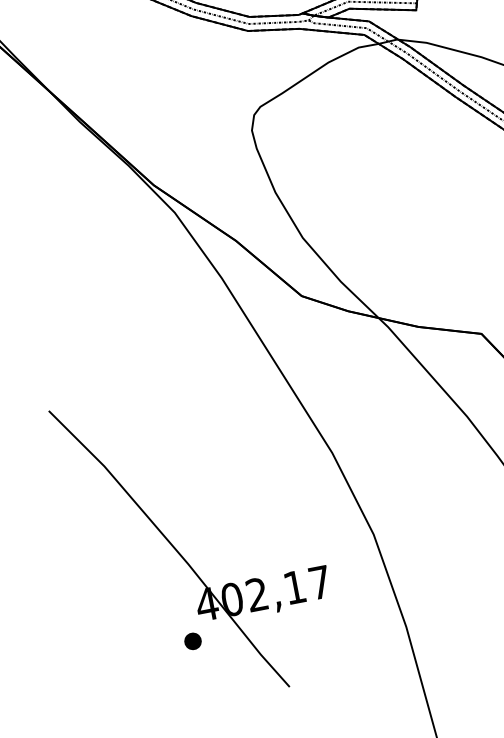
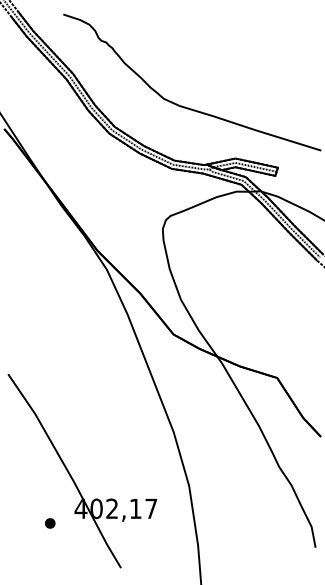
part: (193, 641) -> (50, 523), moved

